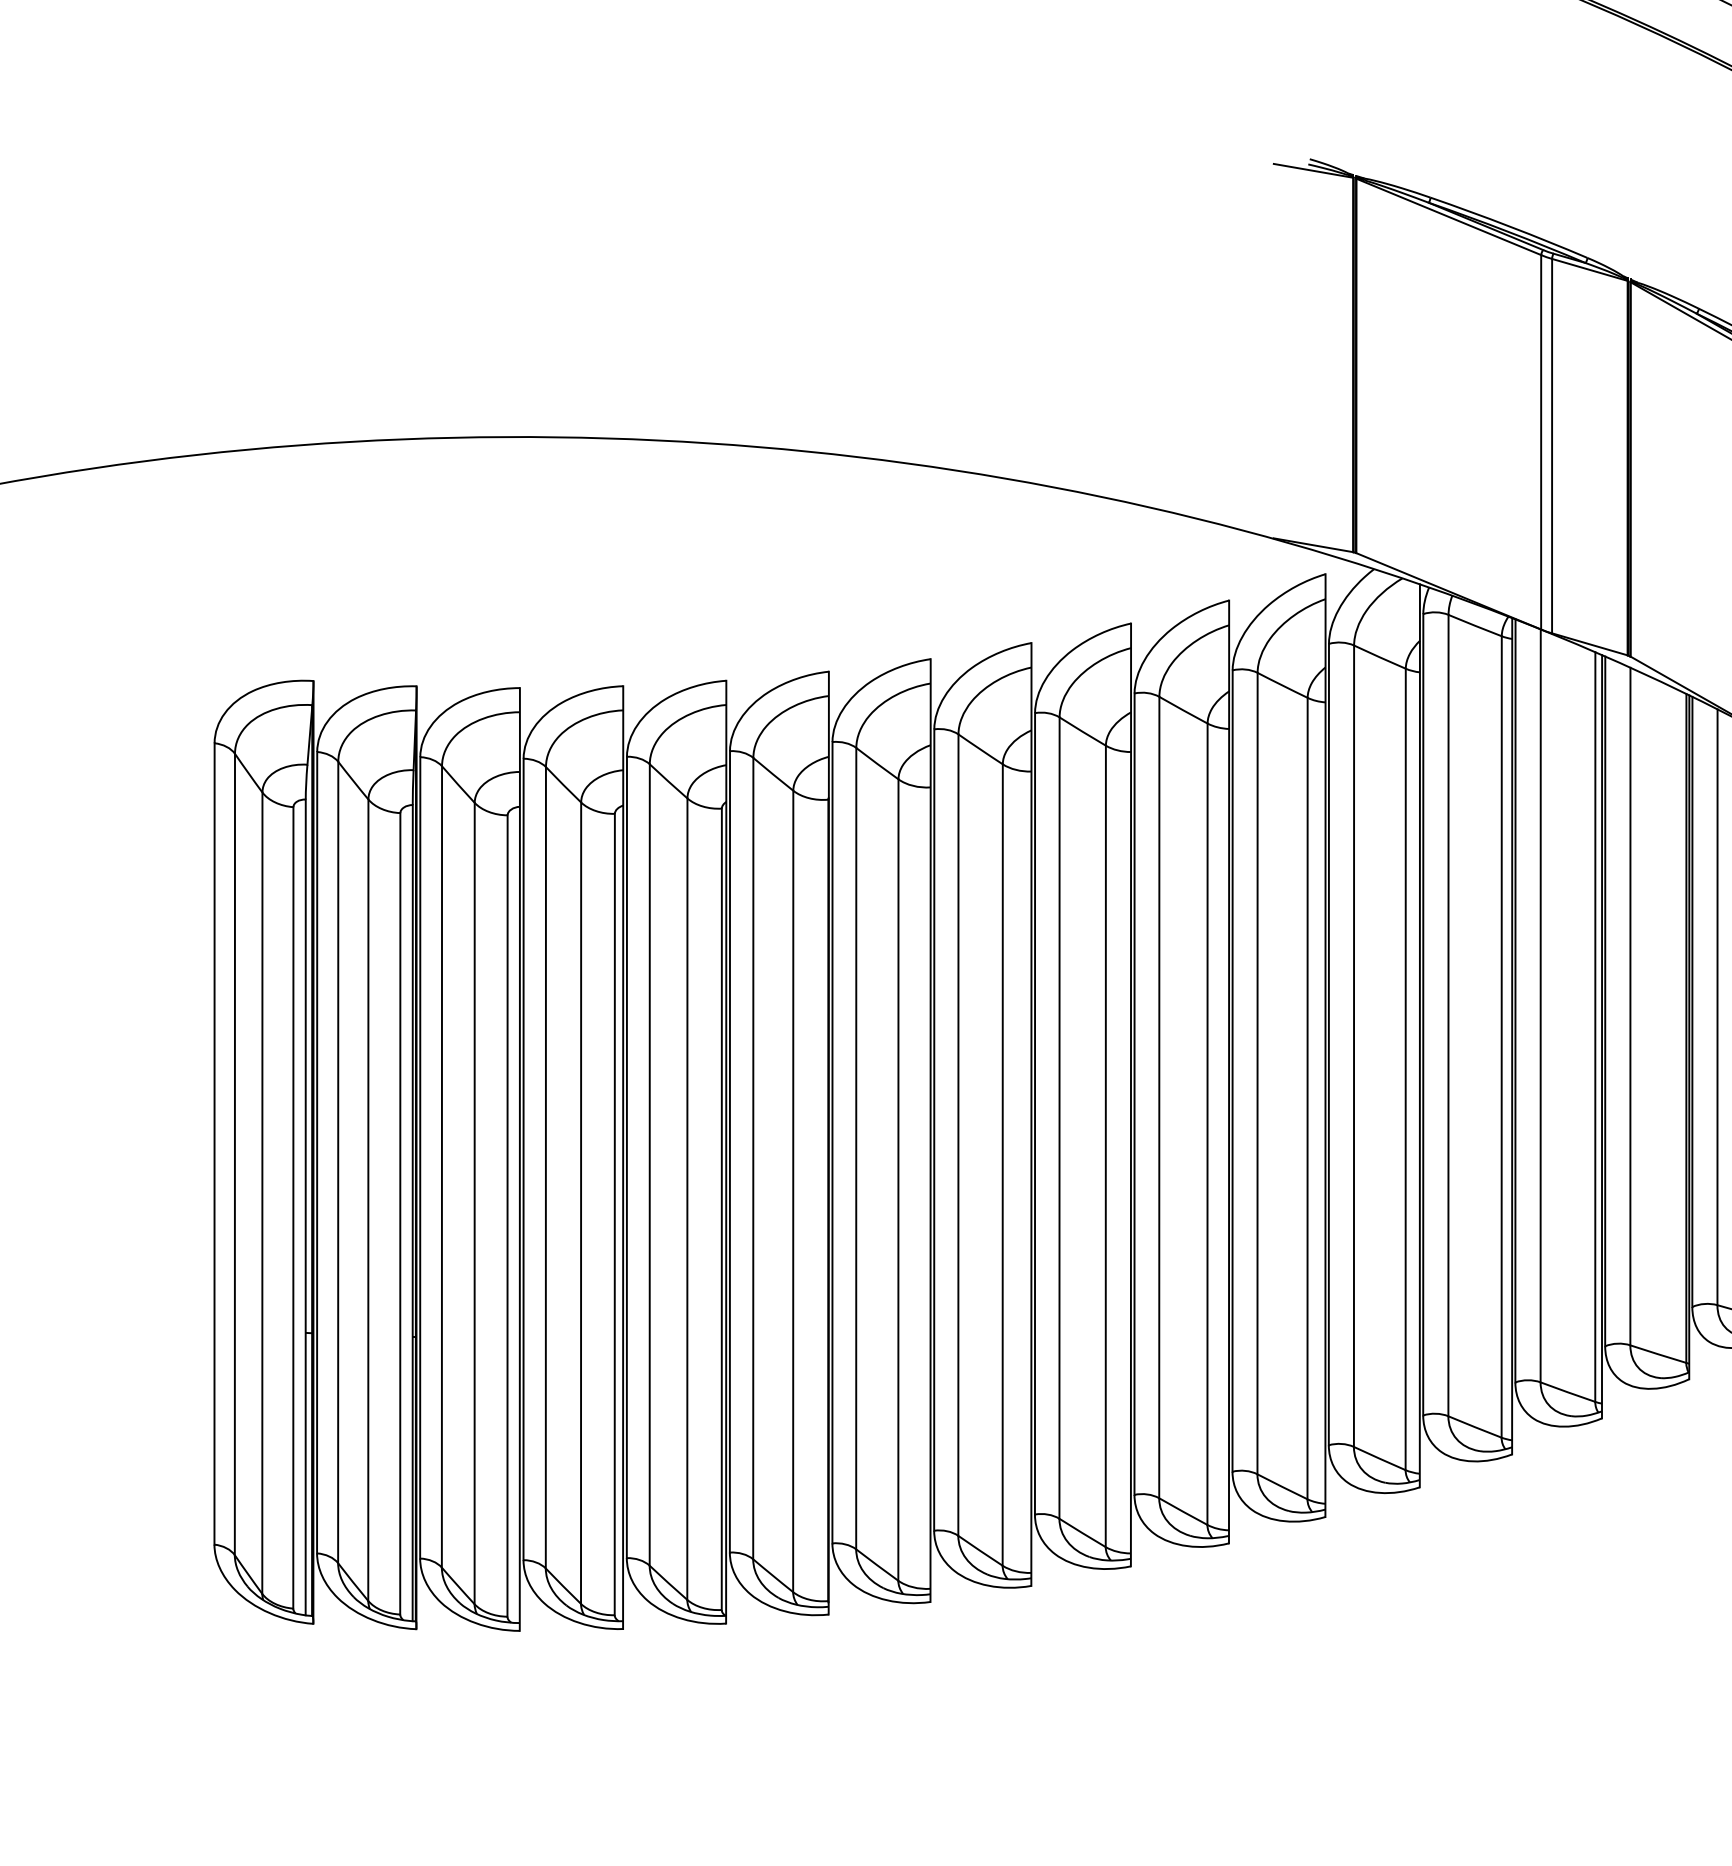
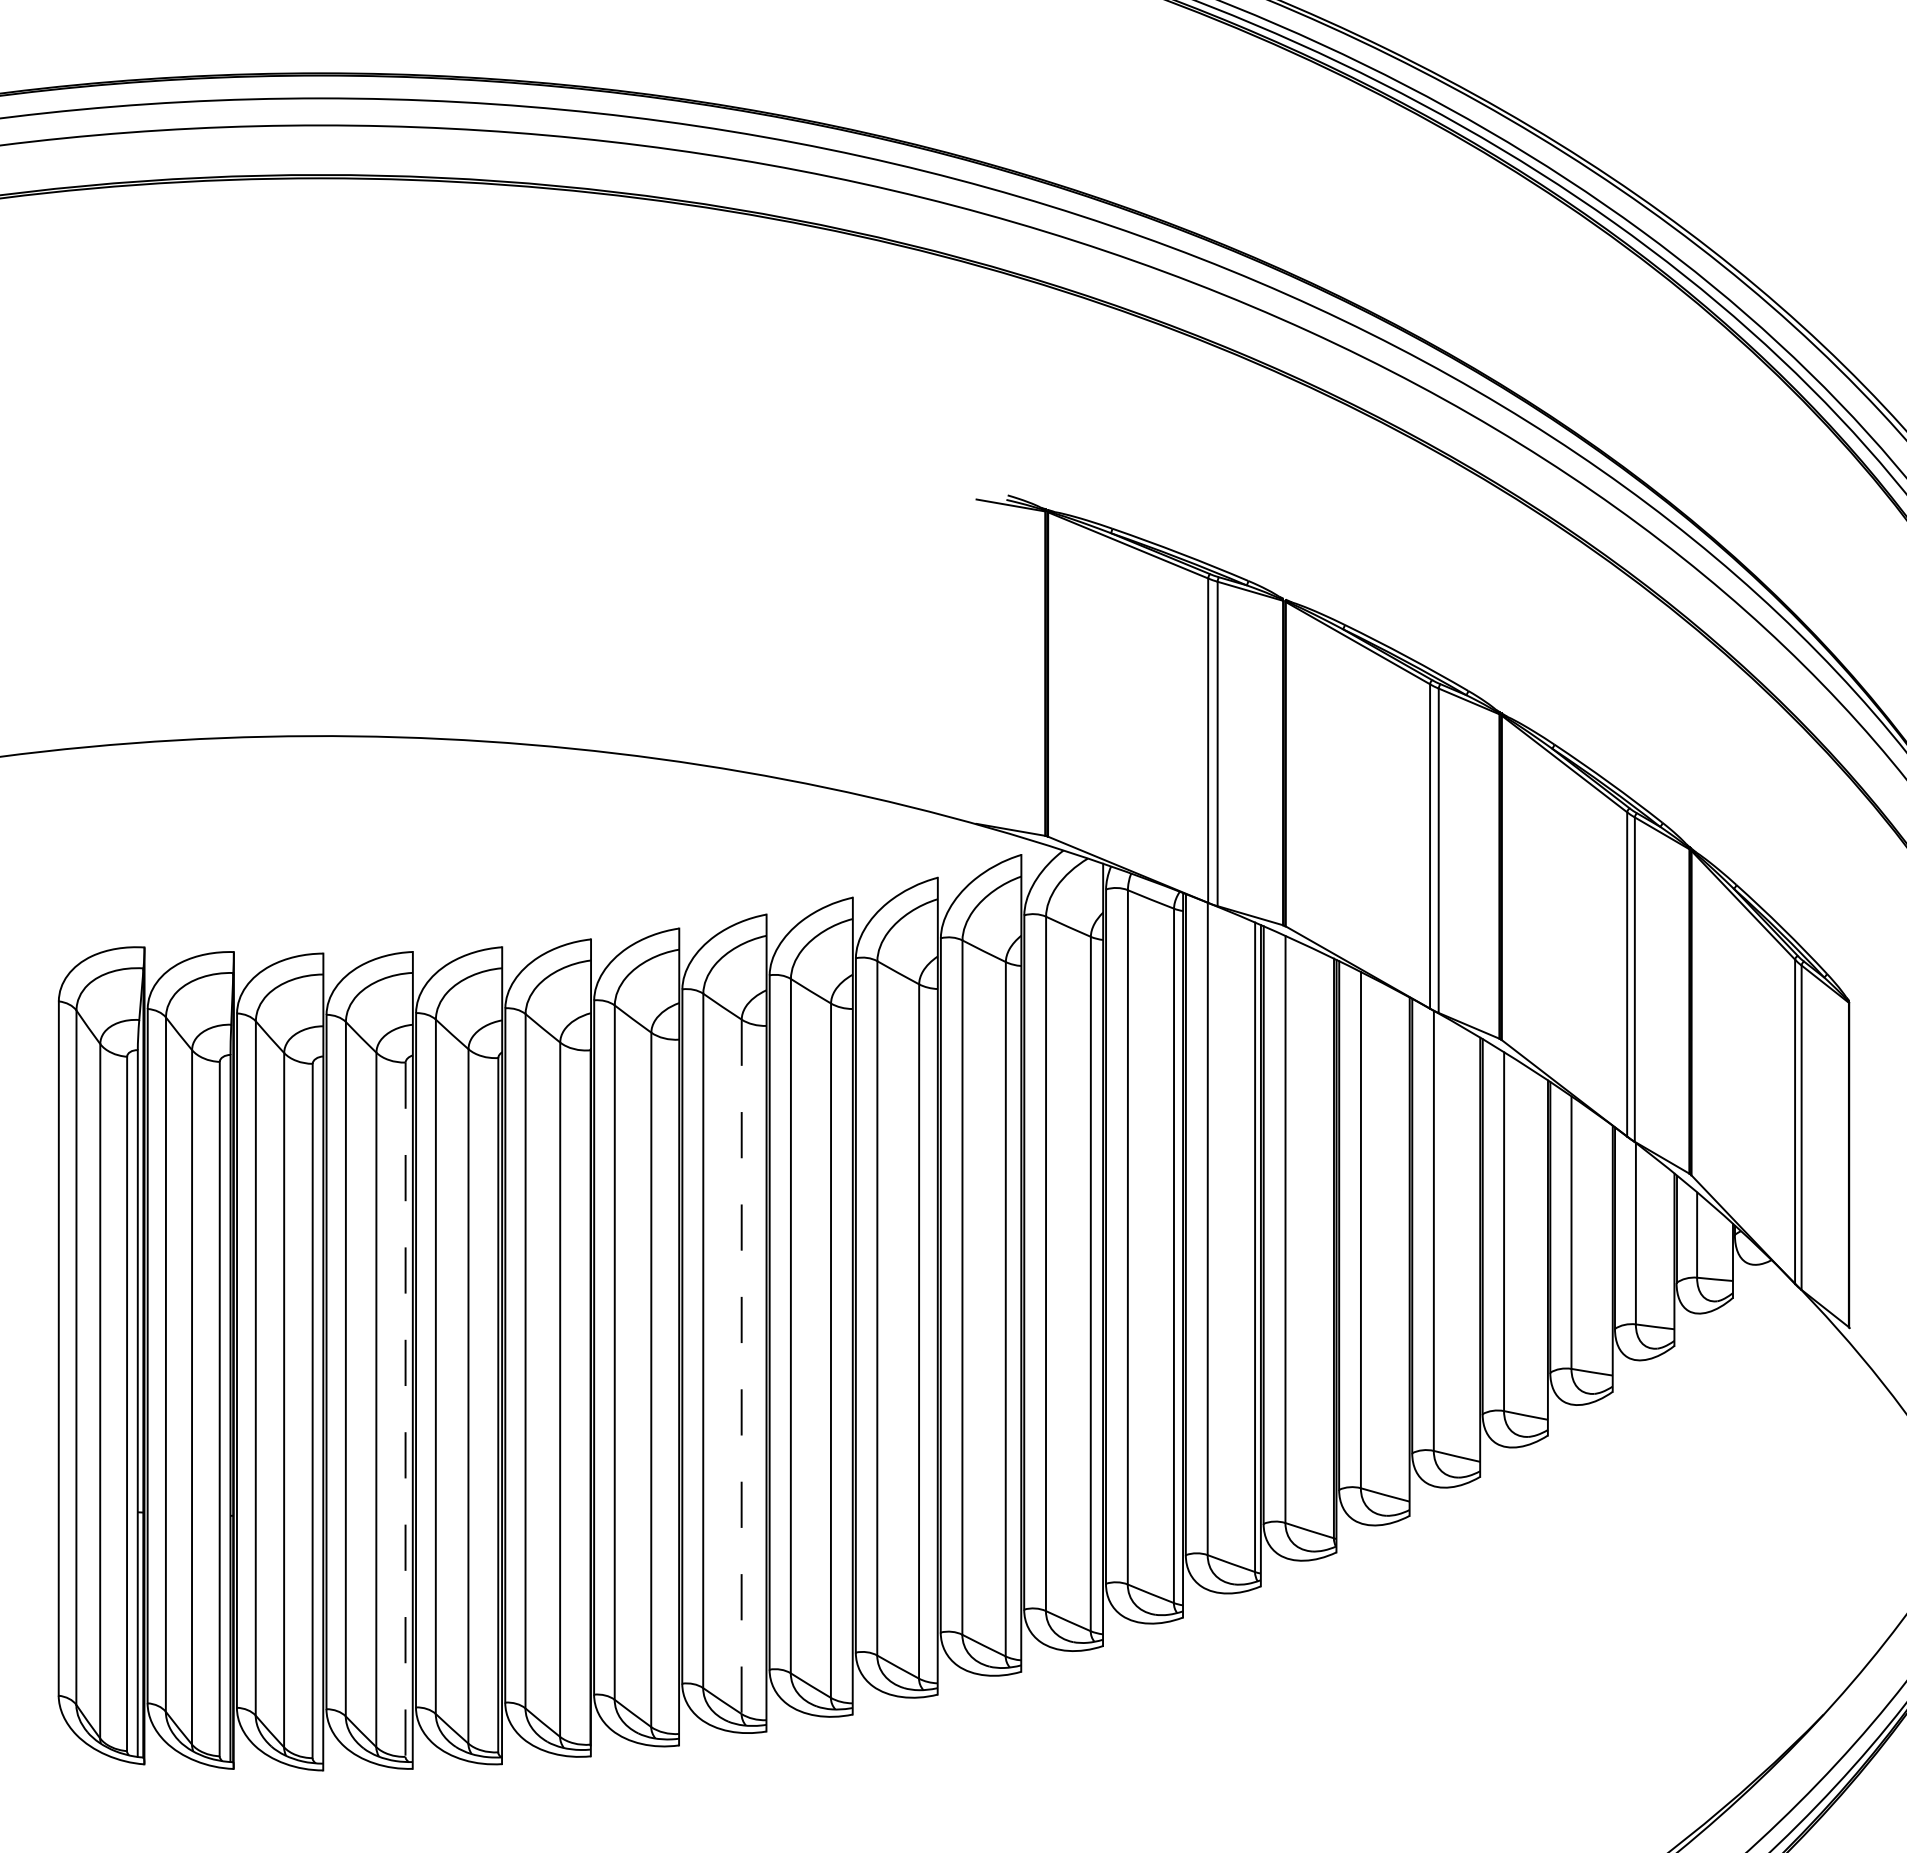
line: (1002, 1165) -> (741, 1367), solid -> dashed
line: (614, 1215) -> (405, 1410), solid -> dashed

